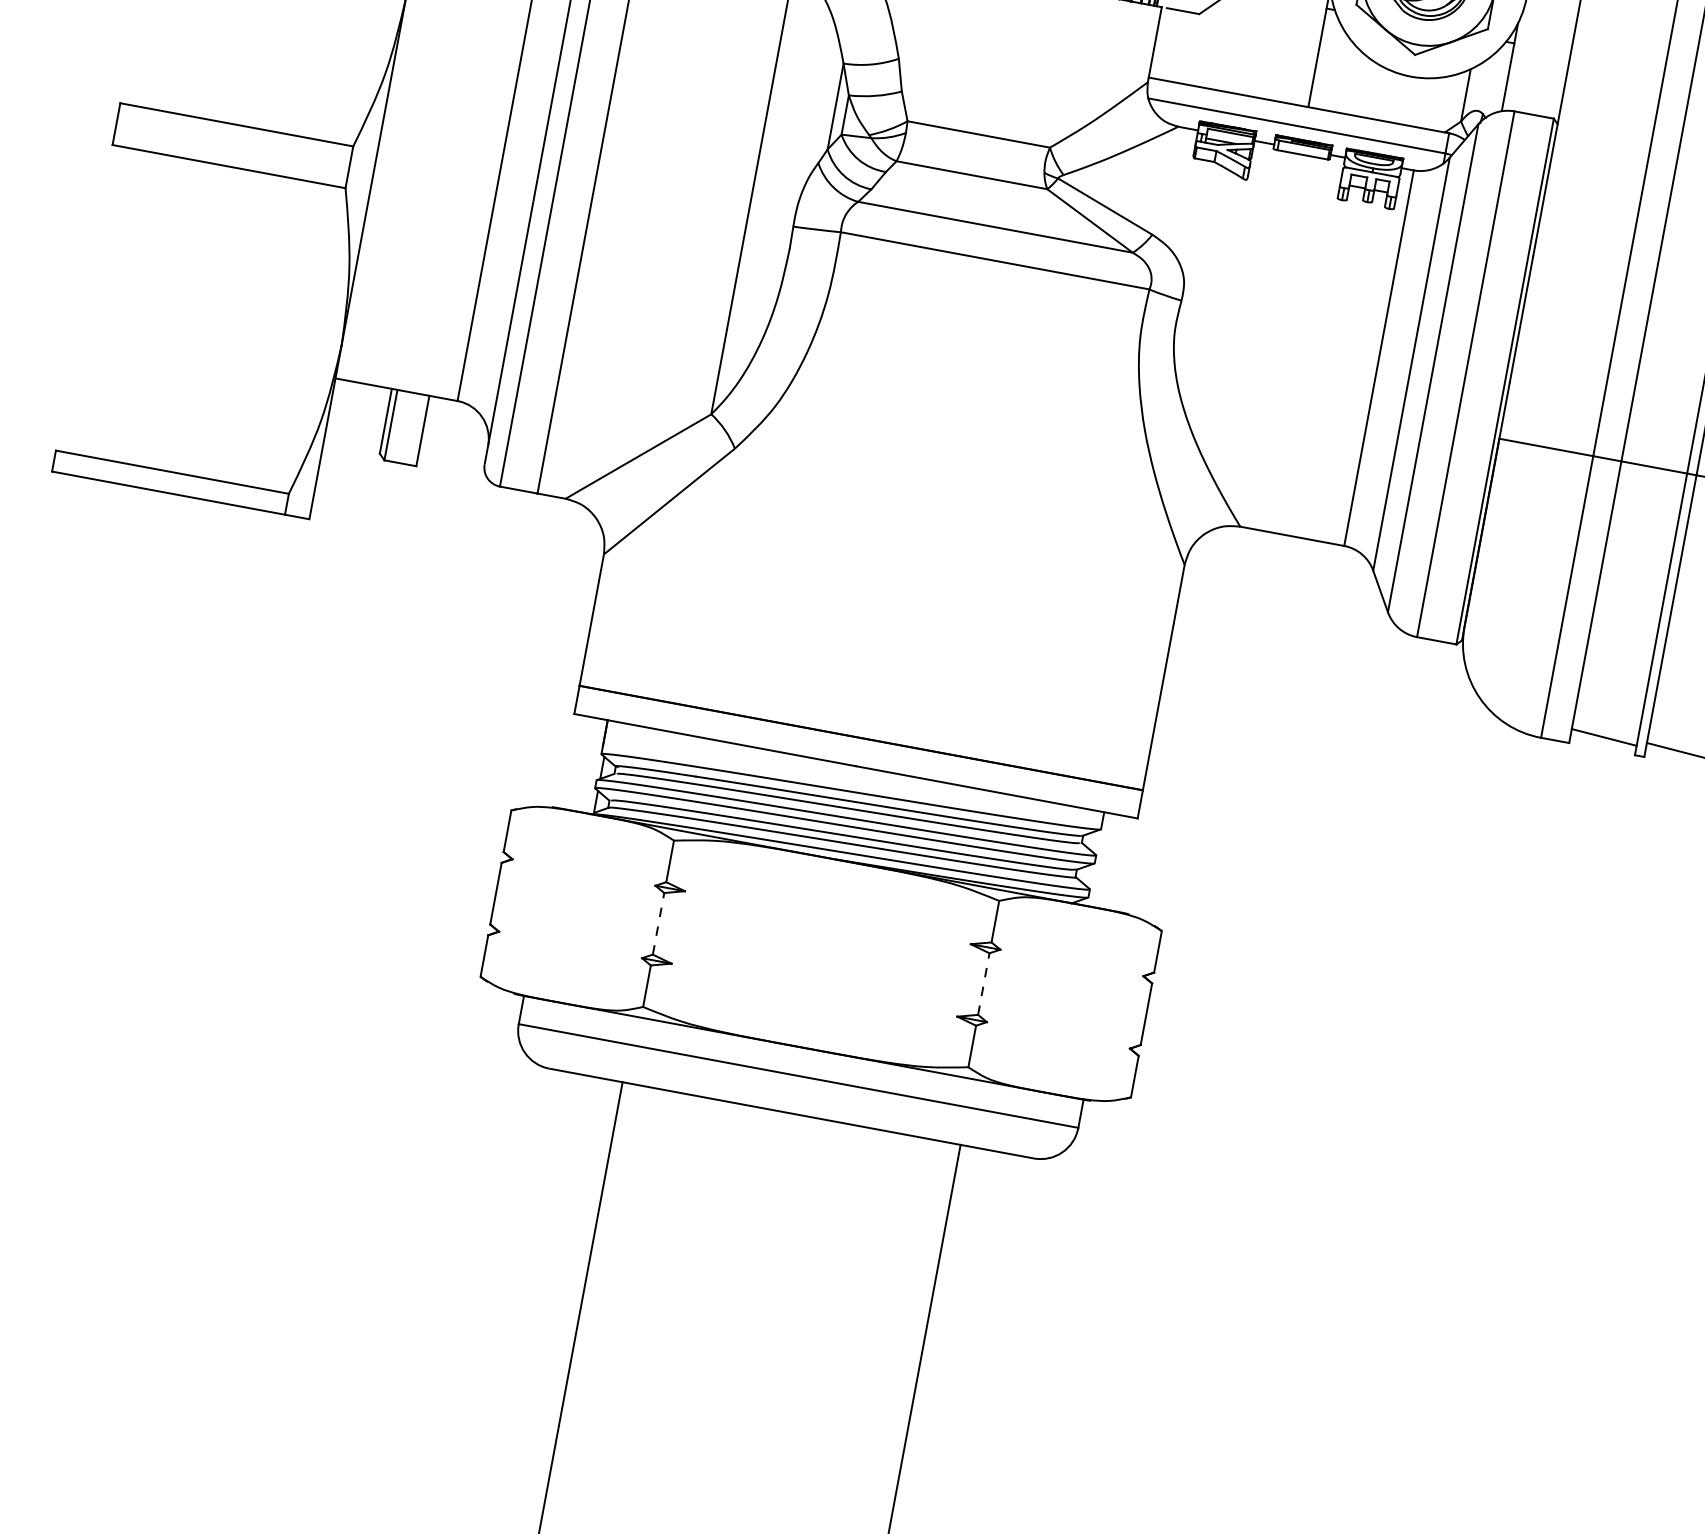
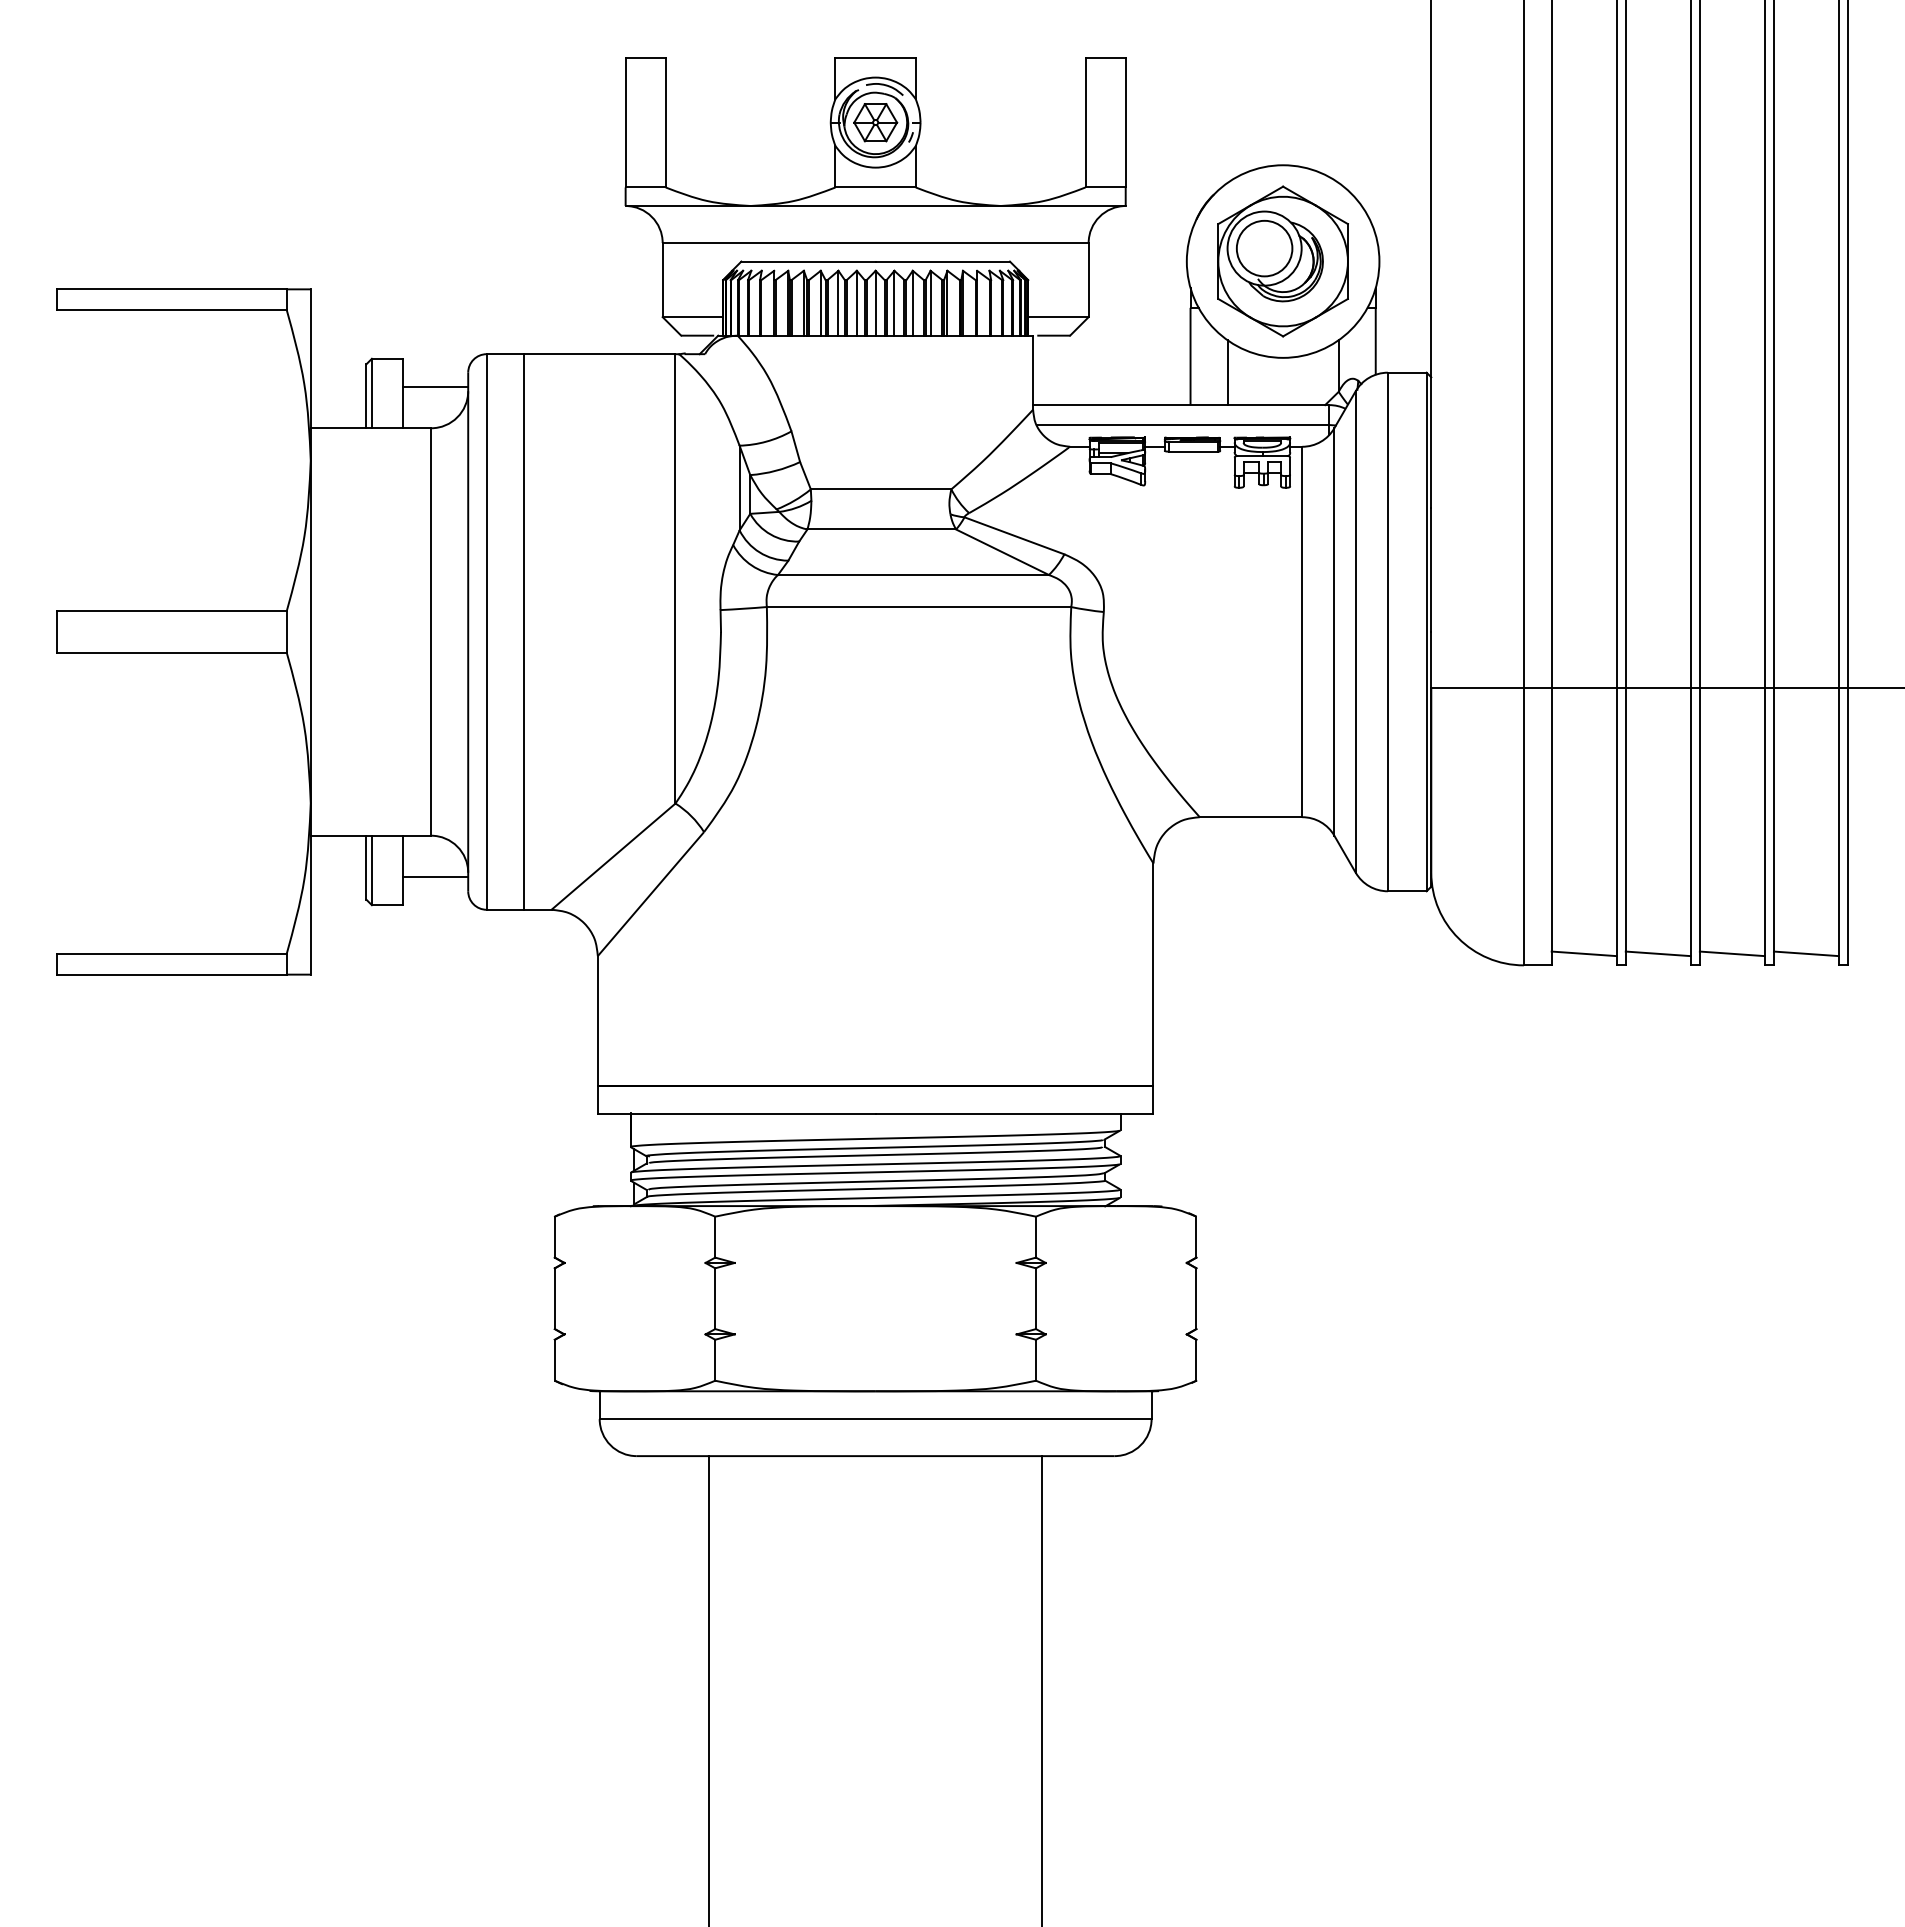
line: (1351, 81) -> (1227, 372), added
line: (454, 444) -> (435, 877), added
line: (658, 923) -> (715, 1298), dashed -> solid
line: (984, 983) -> (1036, 1298), dashed -> solid

